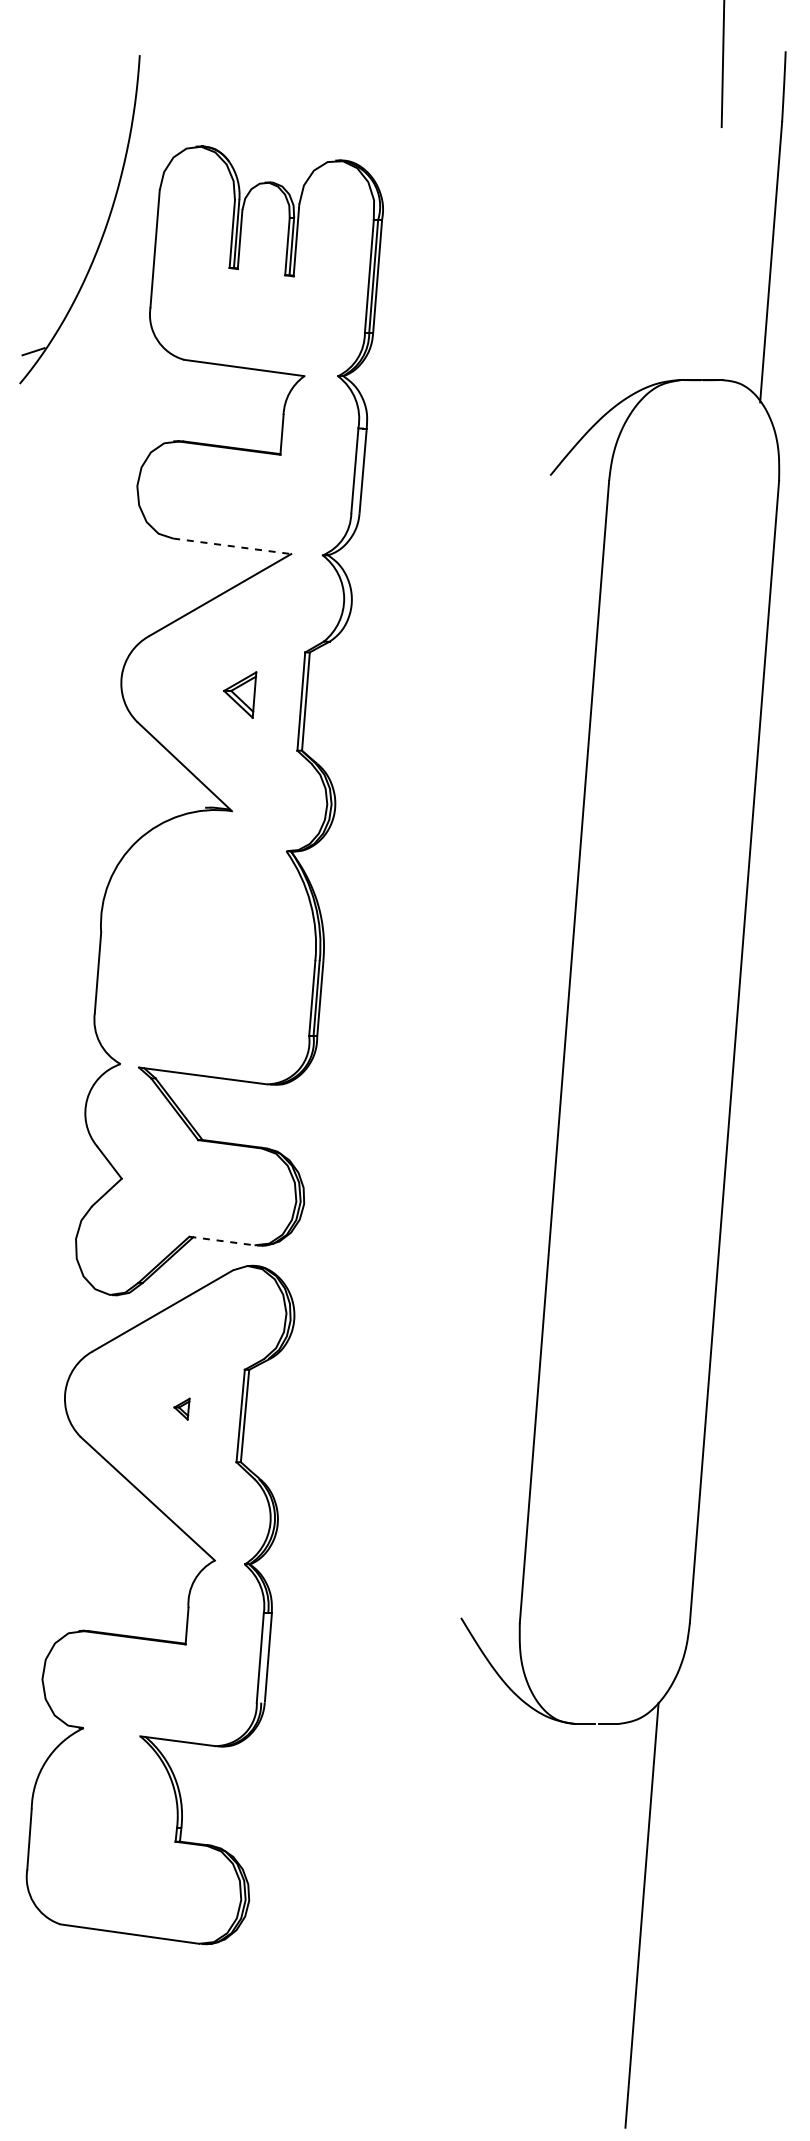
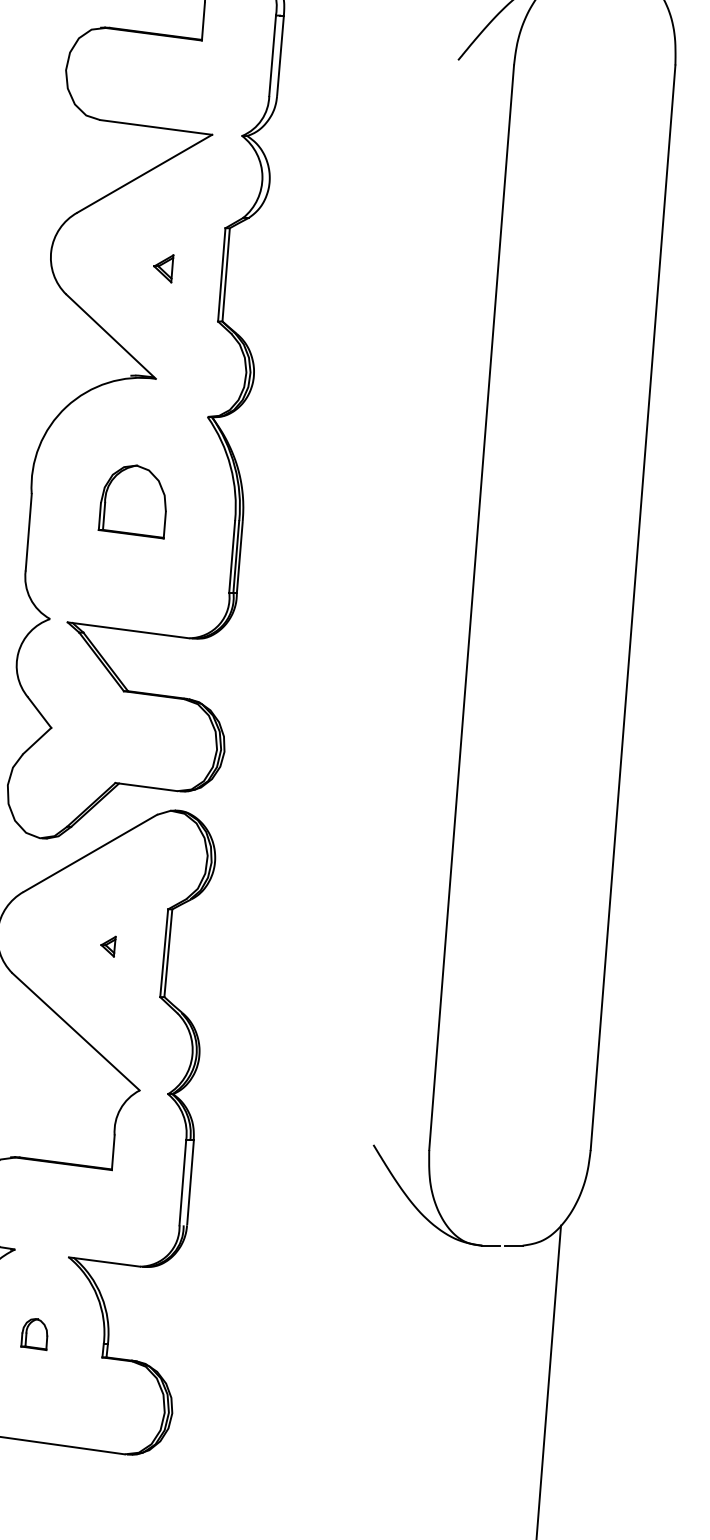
line: (232, 546) -> (156, 127), dashed -> solid
part: (240, 695) -> (164, 269), size x0.62
part: (206, 940) -> (131, 501), added
line: (221, 1241) -> (145, 787), dashed -> solid
part: (103, 1817) -> (33, 1334), added

